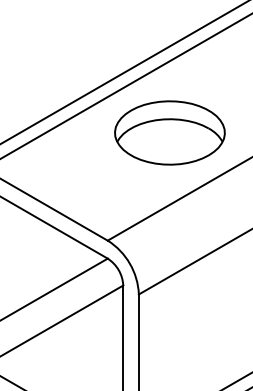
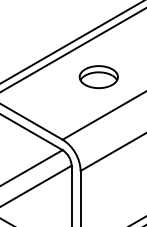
part: (169, 131) -> (98, 76), size x0.6

